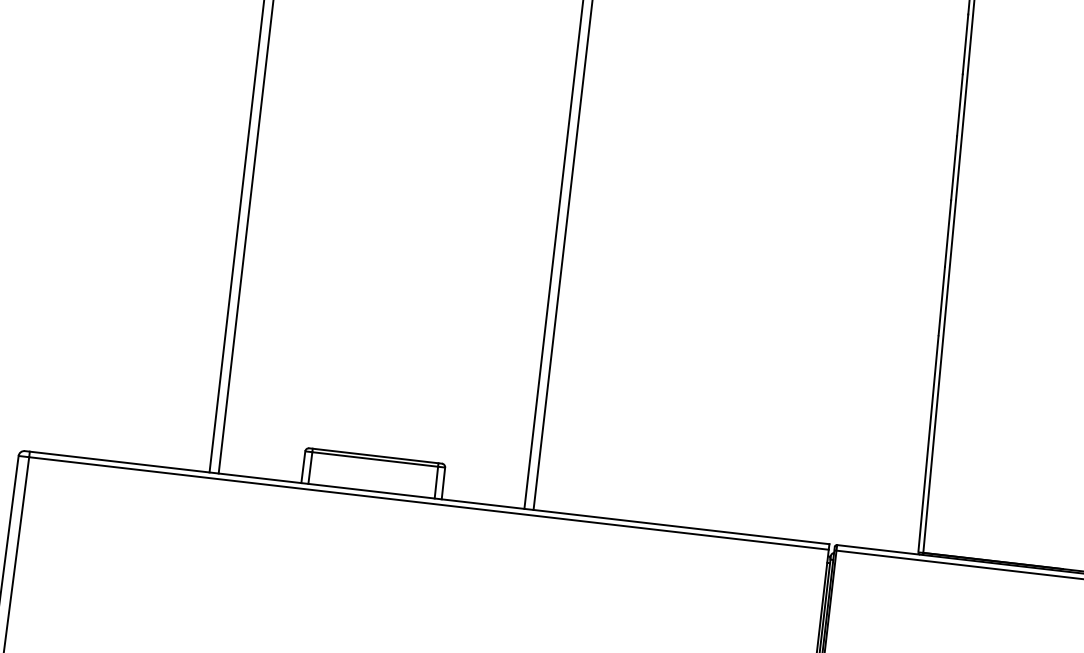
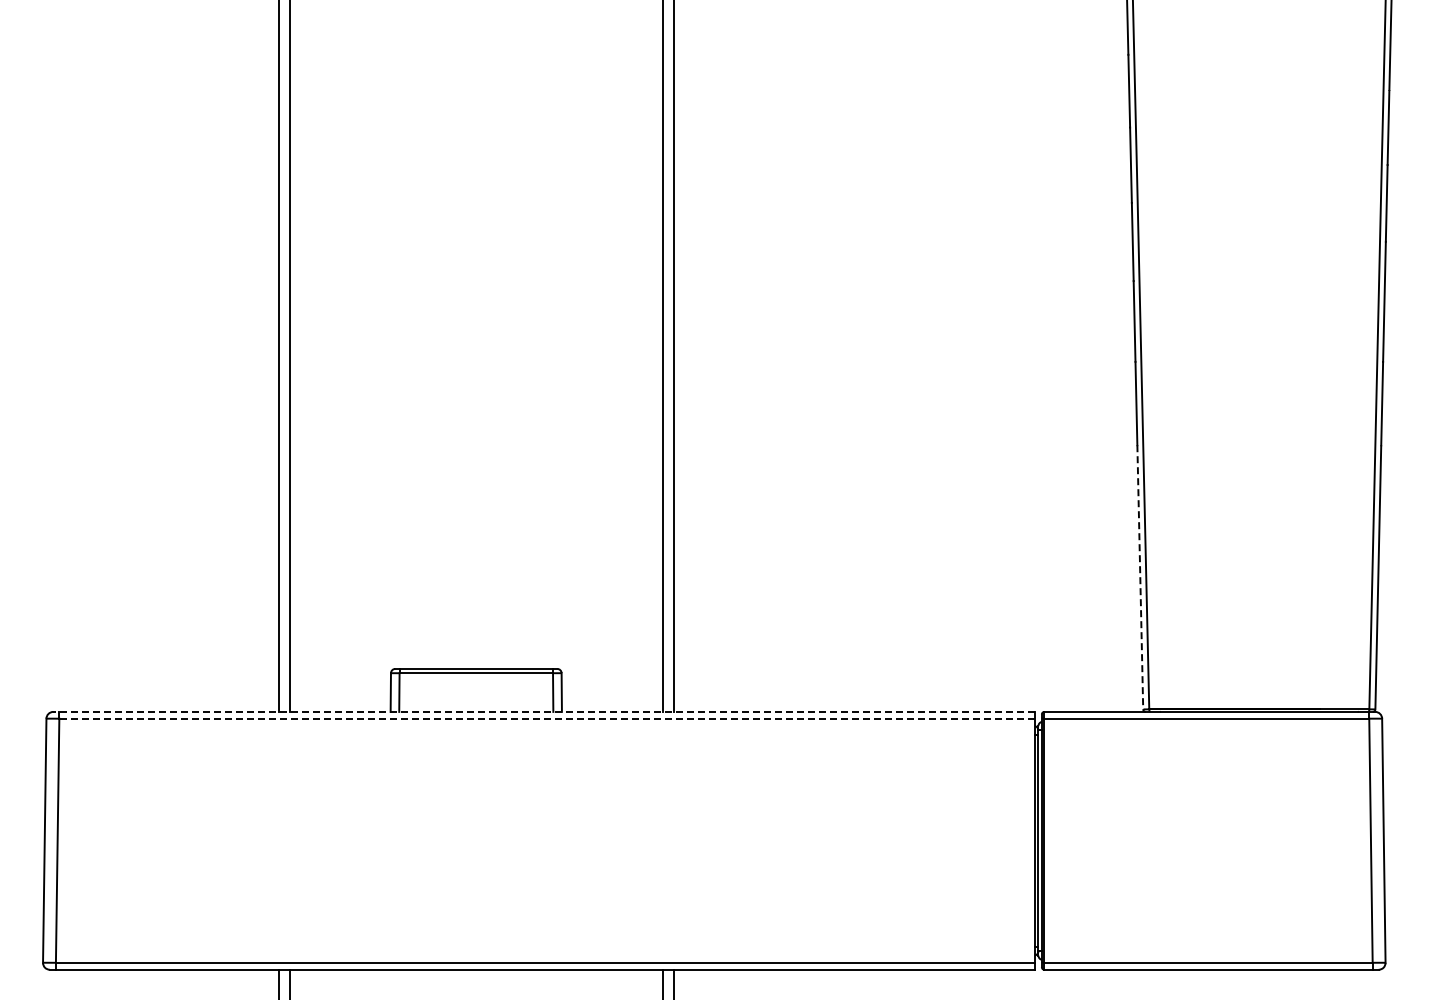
line: (928, 444) -> (1140, 578), solid -> dashed
line: (427, 497) -> (544, 711), solid -> dashed
line: (429, 503) -> (547, 718), solid -> dashed

